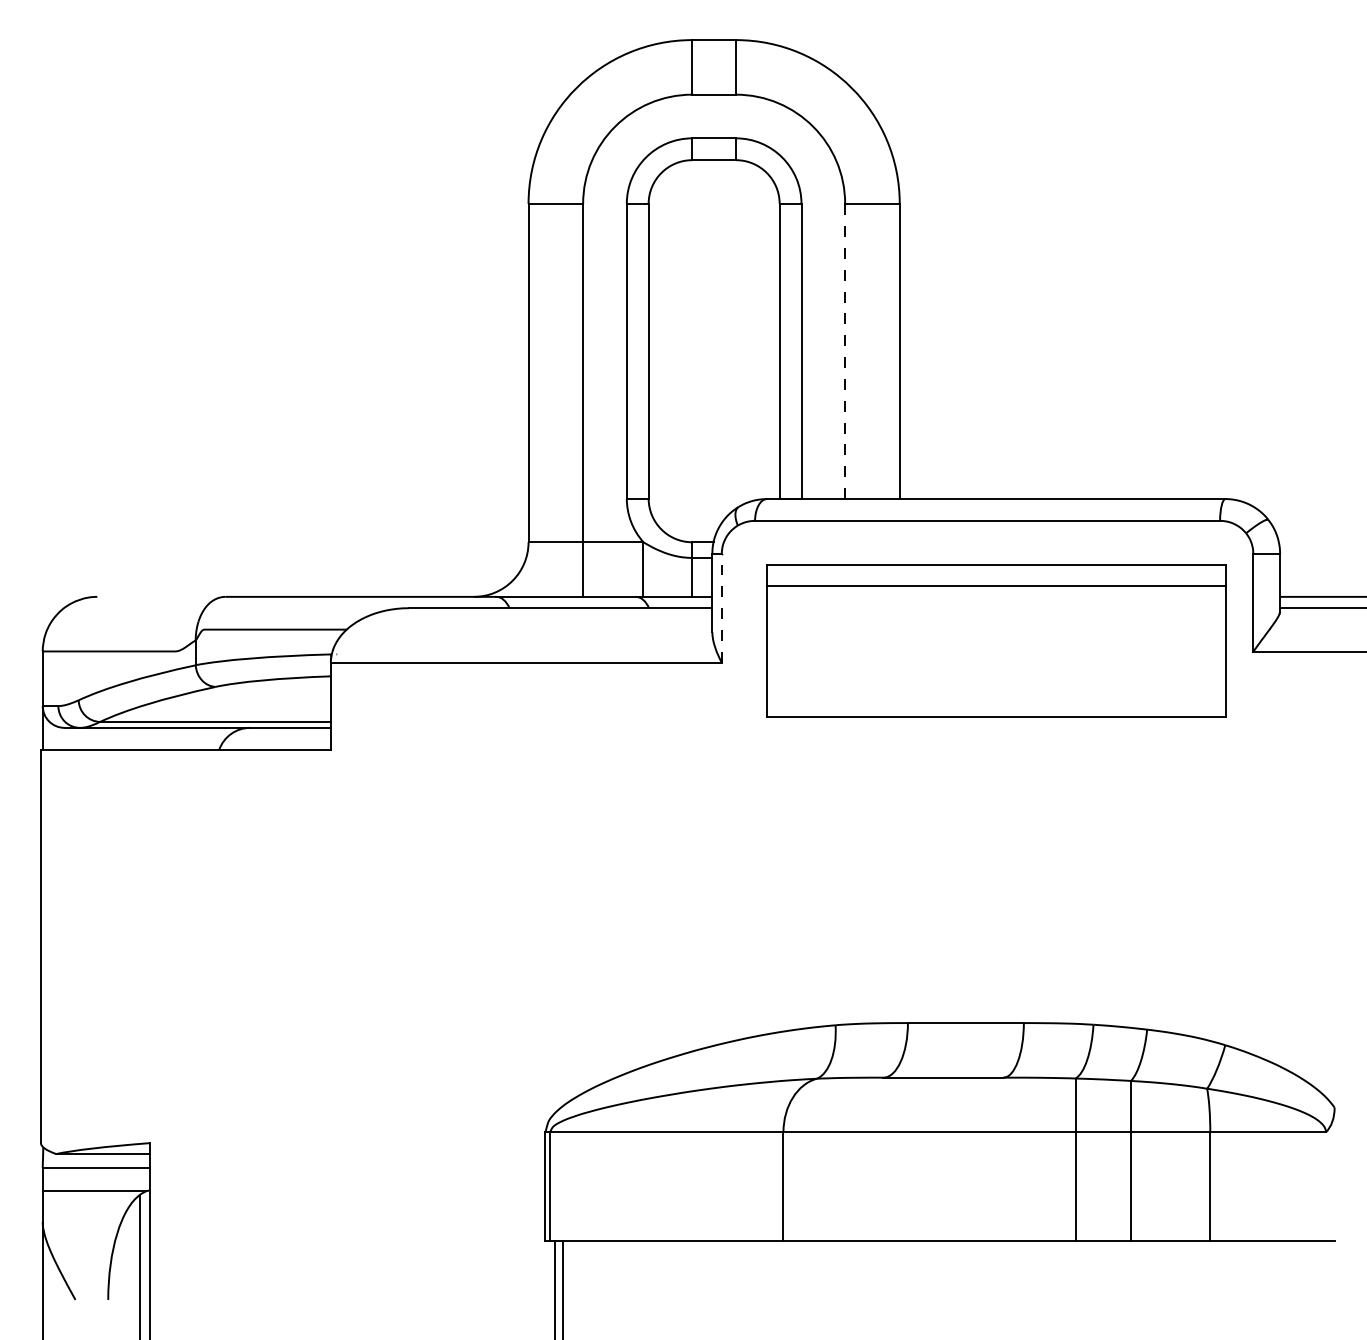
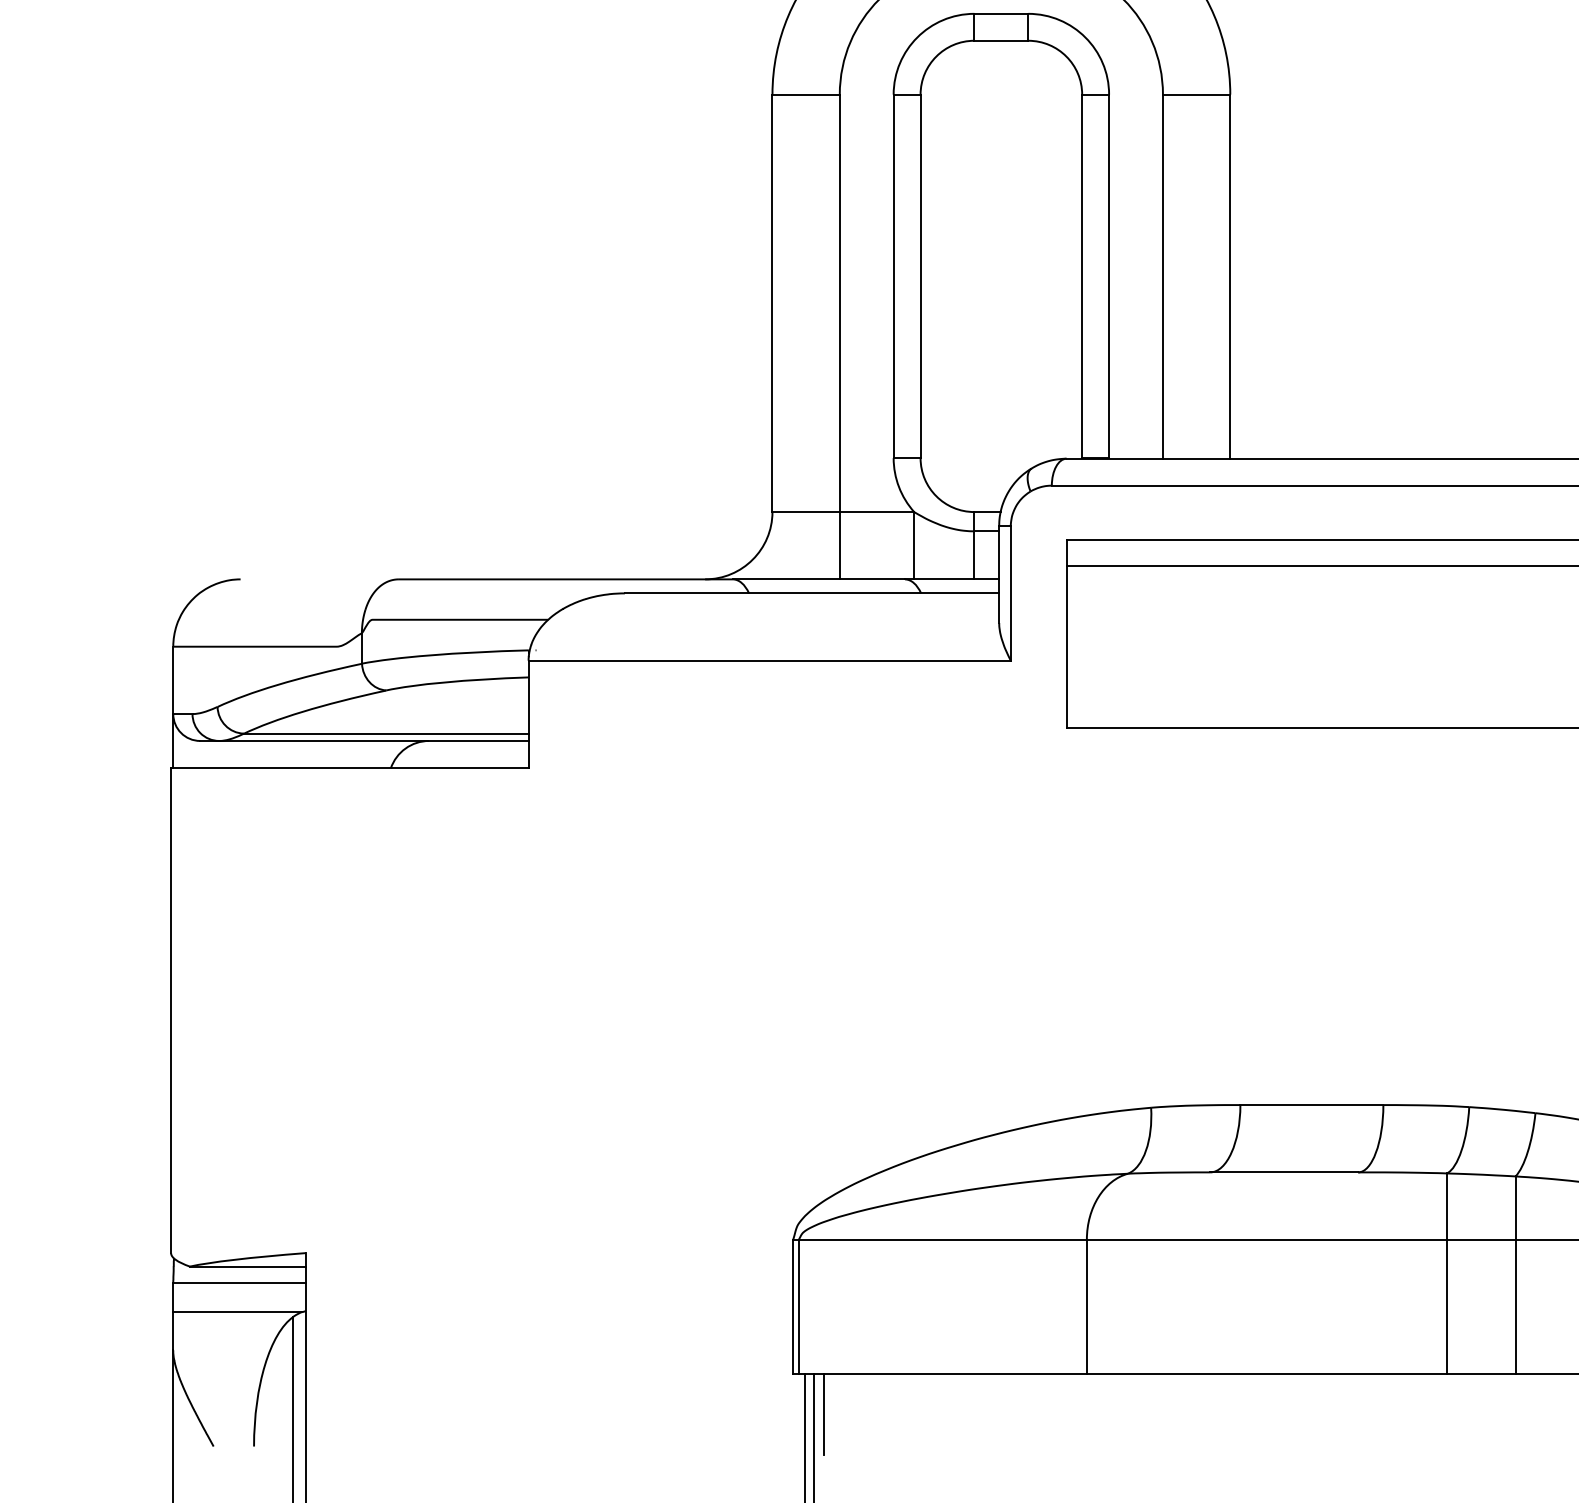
line: (845, 351) -> (1163, 276), dashed -> solid
line: (721, 608) -> (1010, 593), dashed -> solid
line: (570, 1273) -> (824, 1413), added

